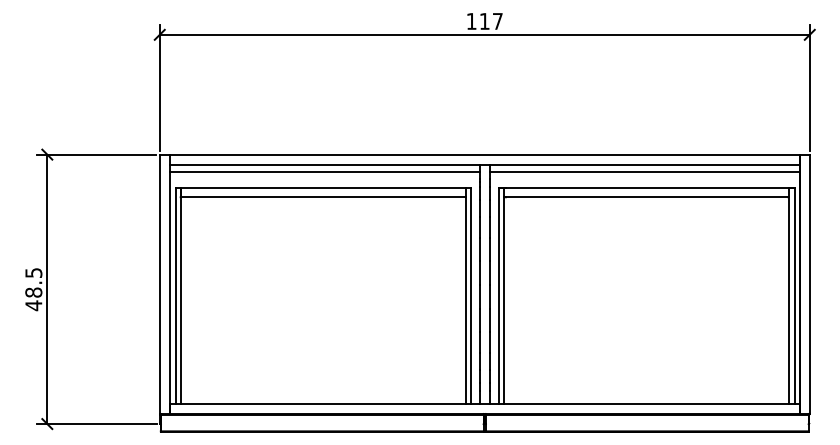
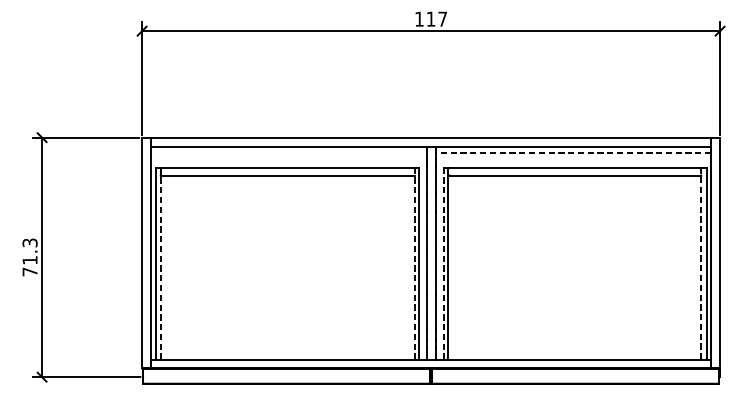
line: (324, 172) -> (288, 153), removed
line: (645, 172) -> (574, 153), solid -> dashed
text: (33, 289) -> (29, 257), 48.5 -> 71.3
line: (180, 296) -> (160, 263), solid -> dashed
line: (466, 296) -> (414, 263), solid -> dashed
line: (499, 296) -> (444, 263), solid -> dashed
line: (788, 296) -> (701, 263), solid -> dashed

